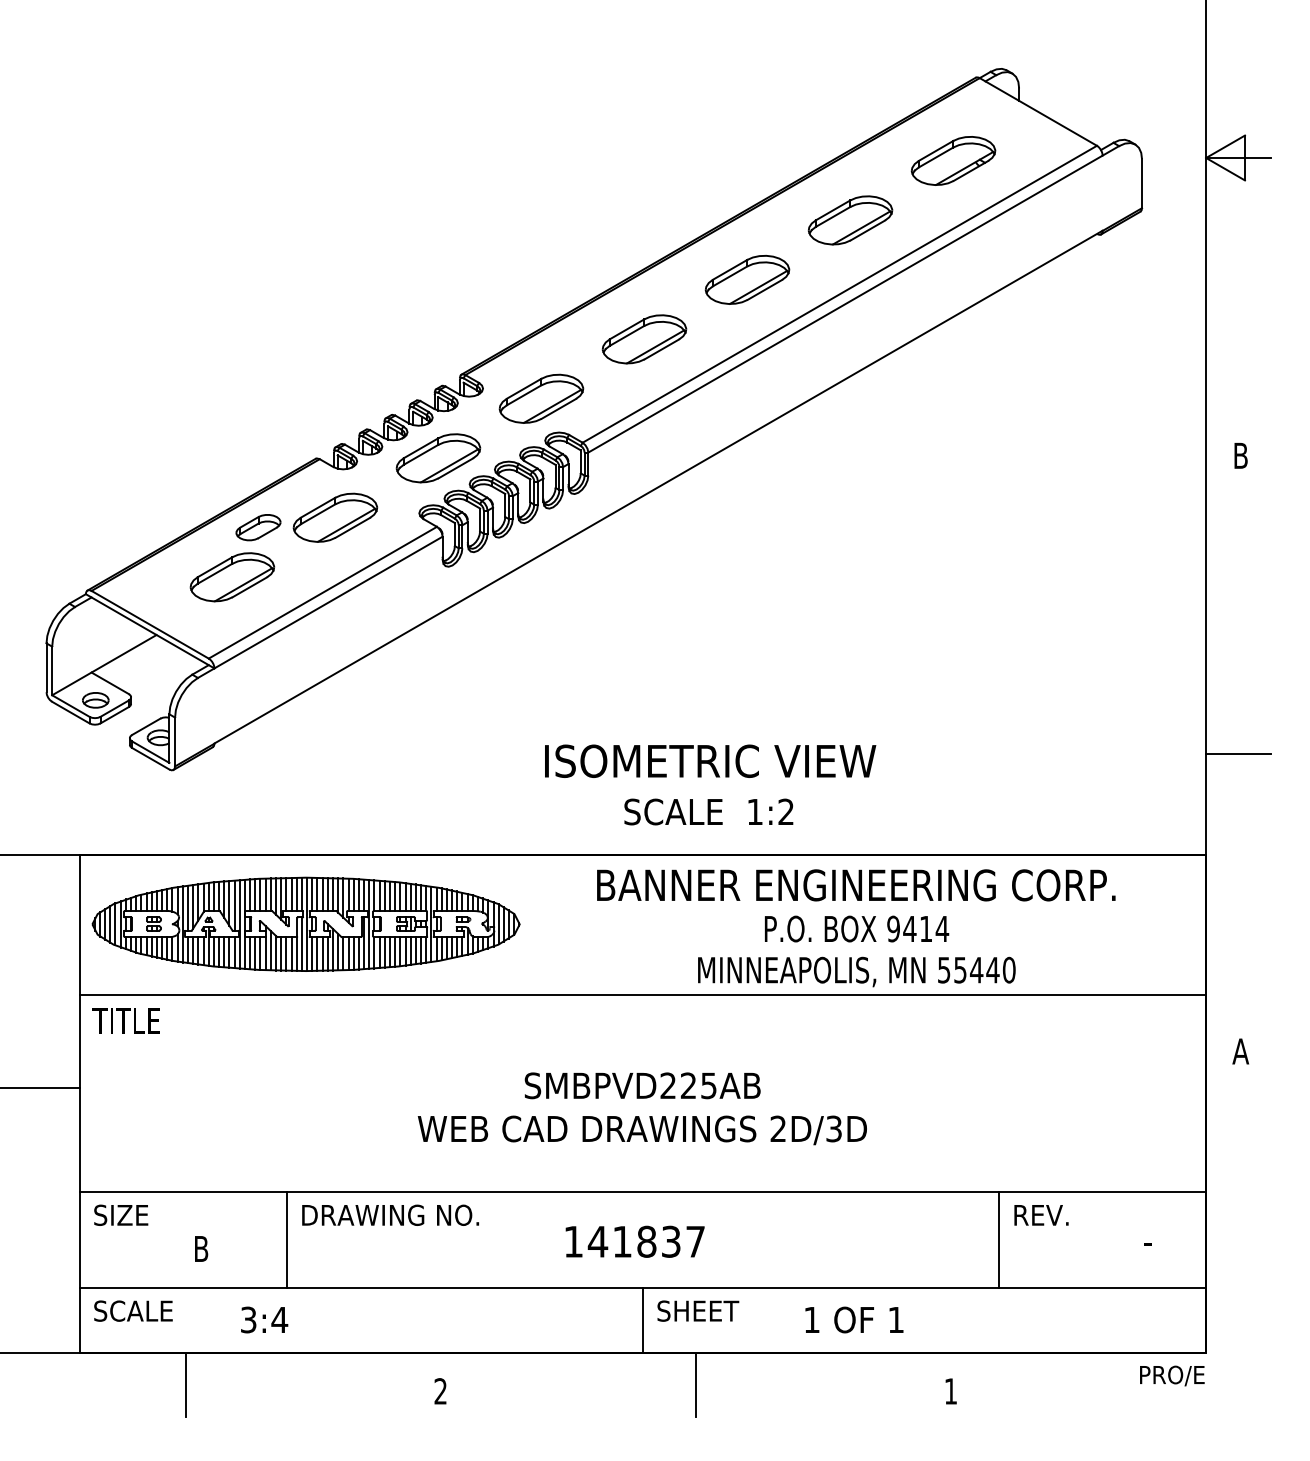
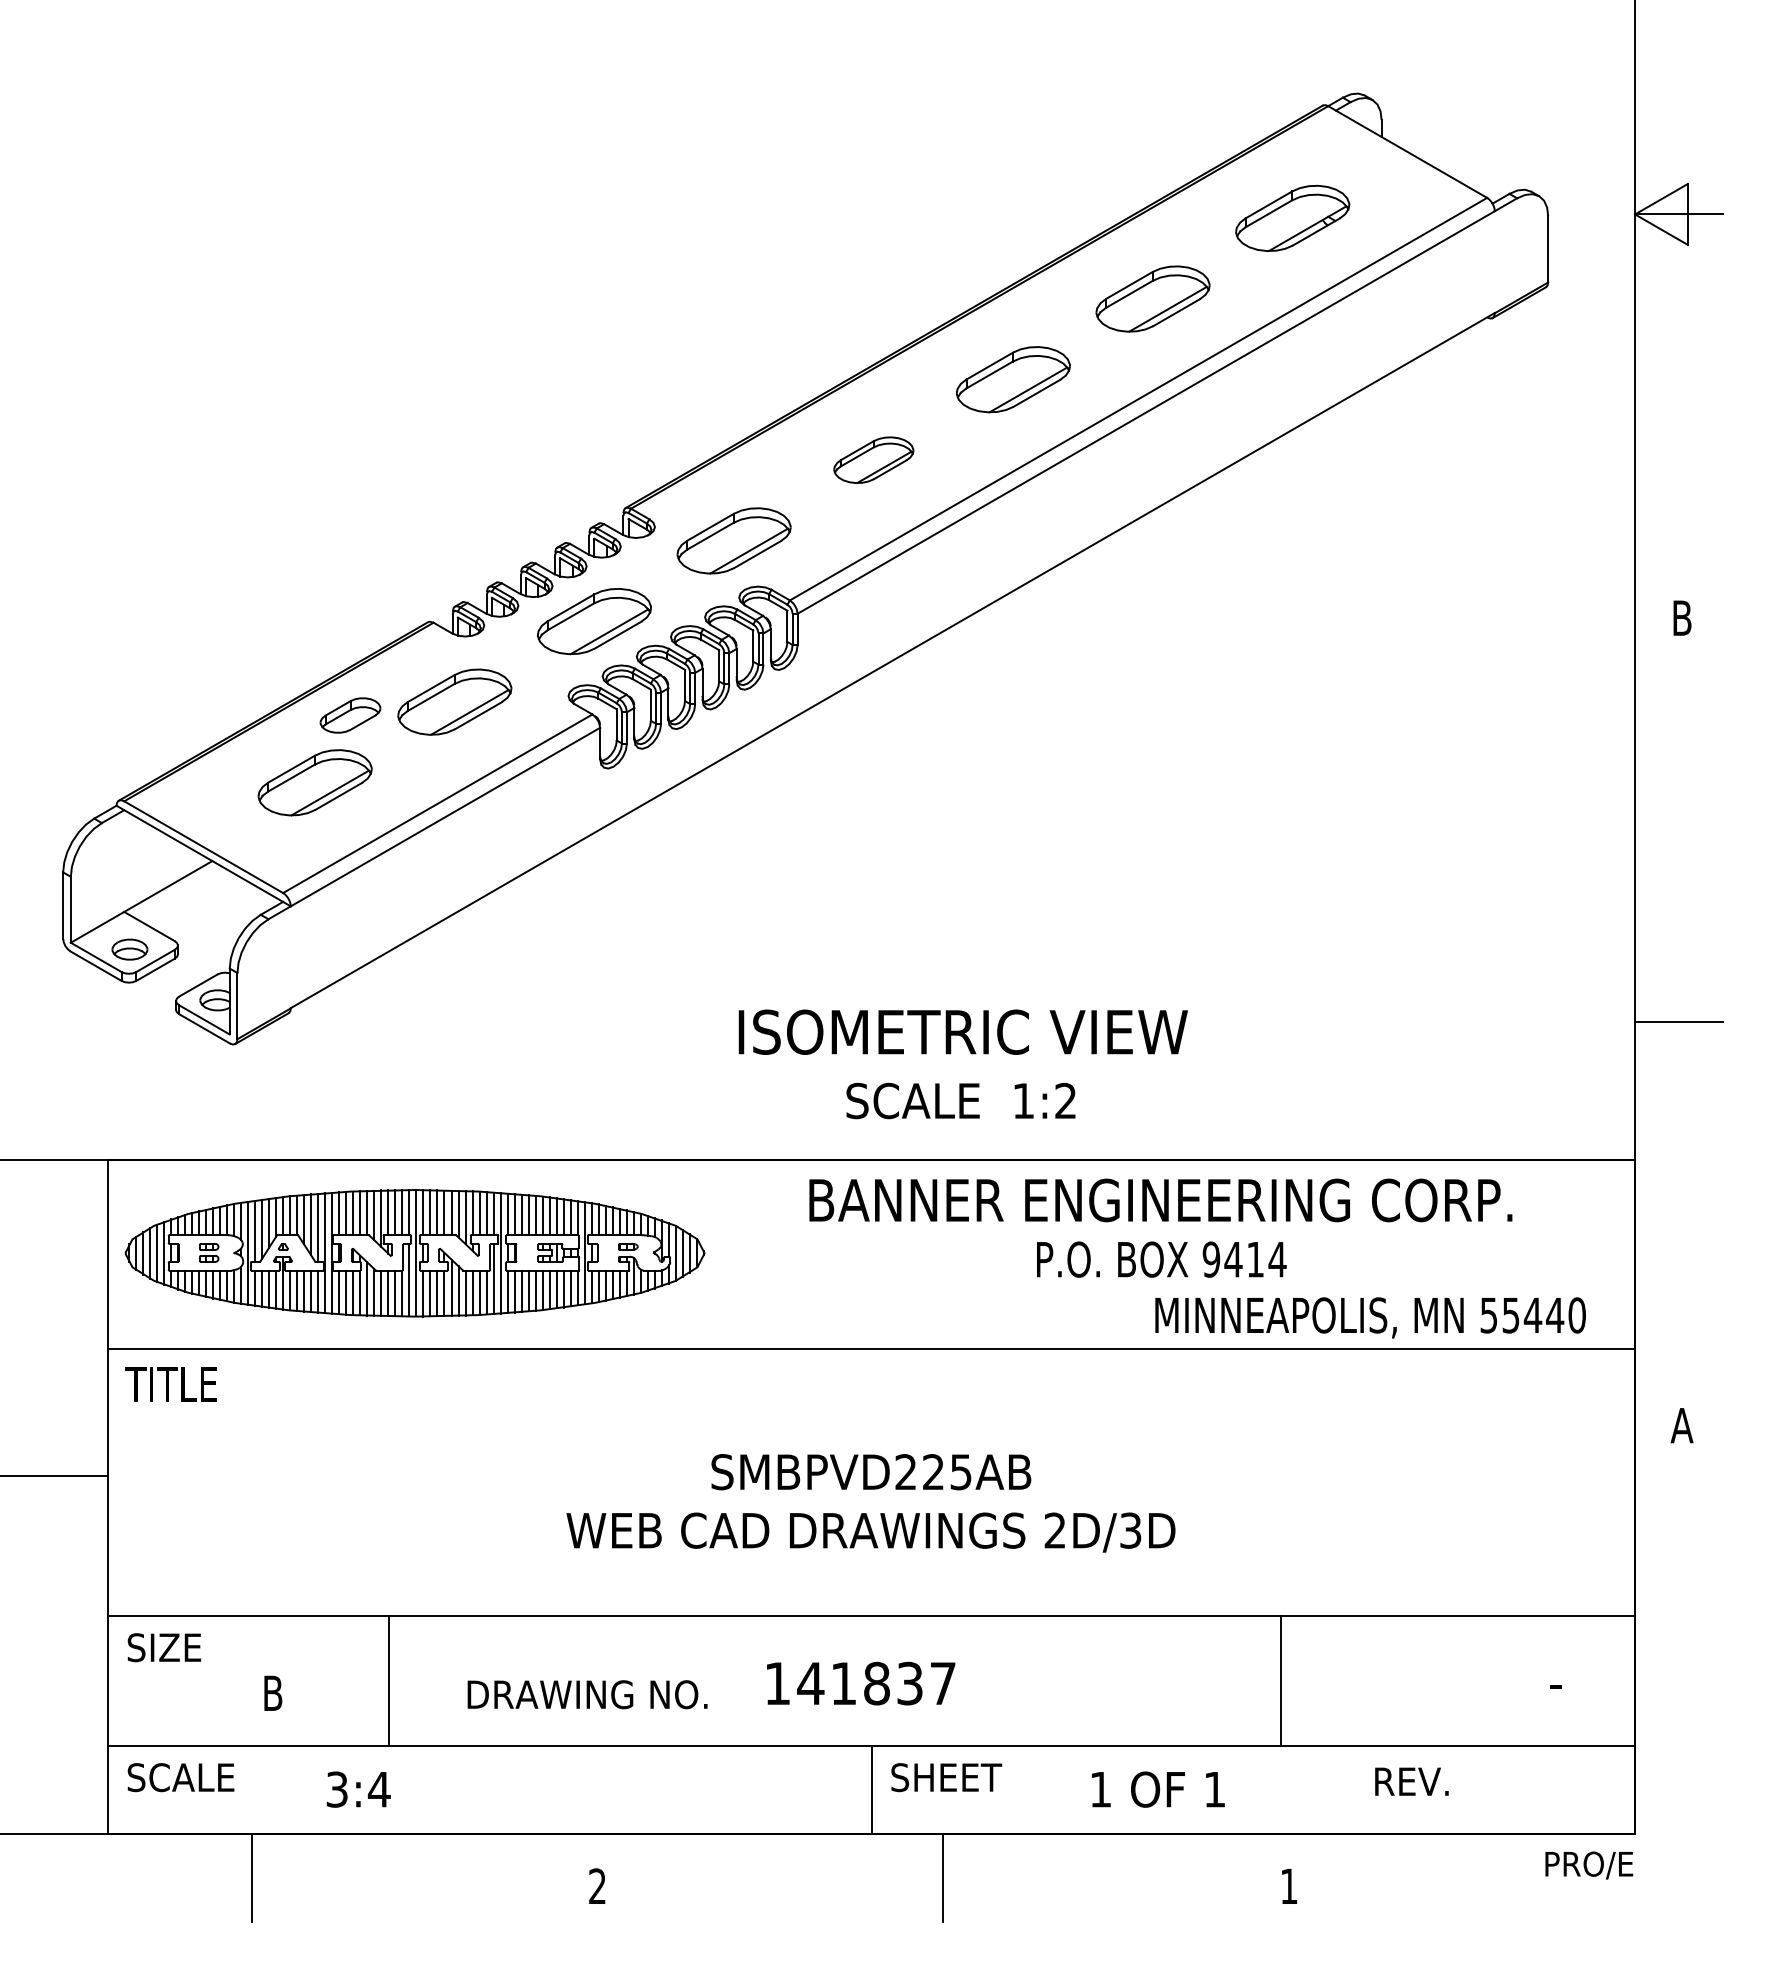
part: (644, 338) -> (873, 459), size x0.7
text: (856, 971) -> (1370, 1317), moved
text: (390, 1215) -> (587, 1694), moved
text: (1041, 1215) -> (1411, 1781), moved
line: (999, 1240) -> (1281, 1681), moved

